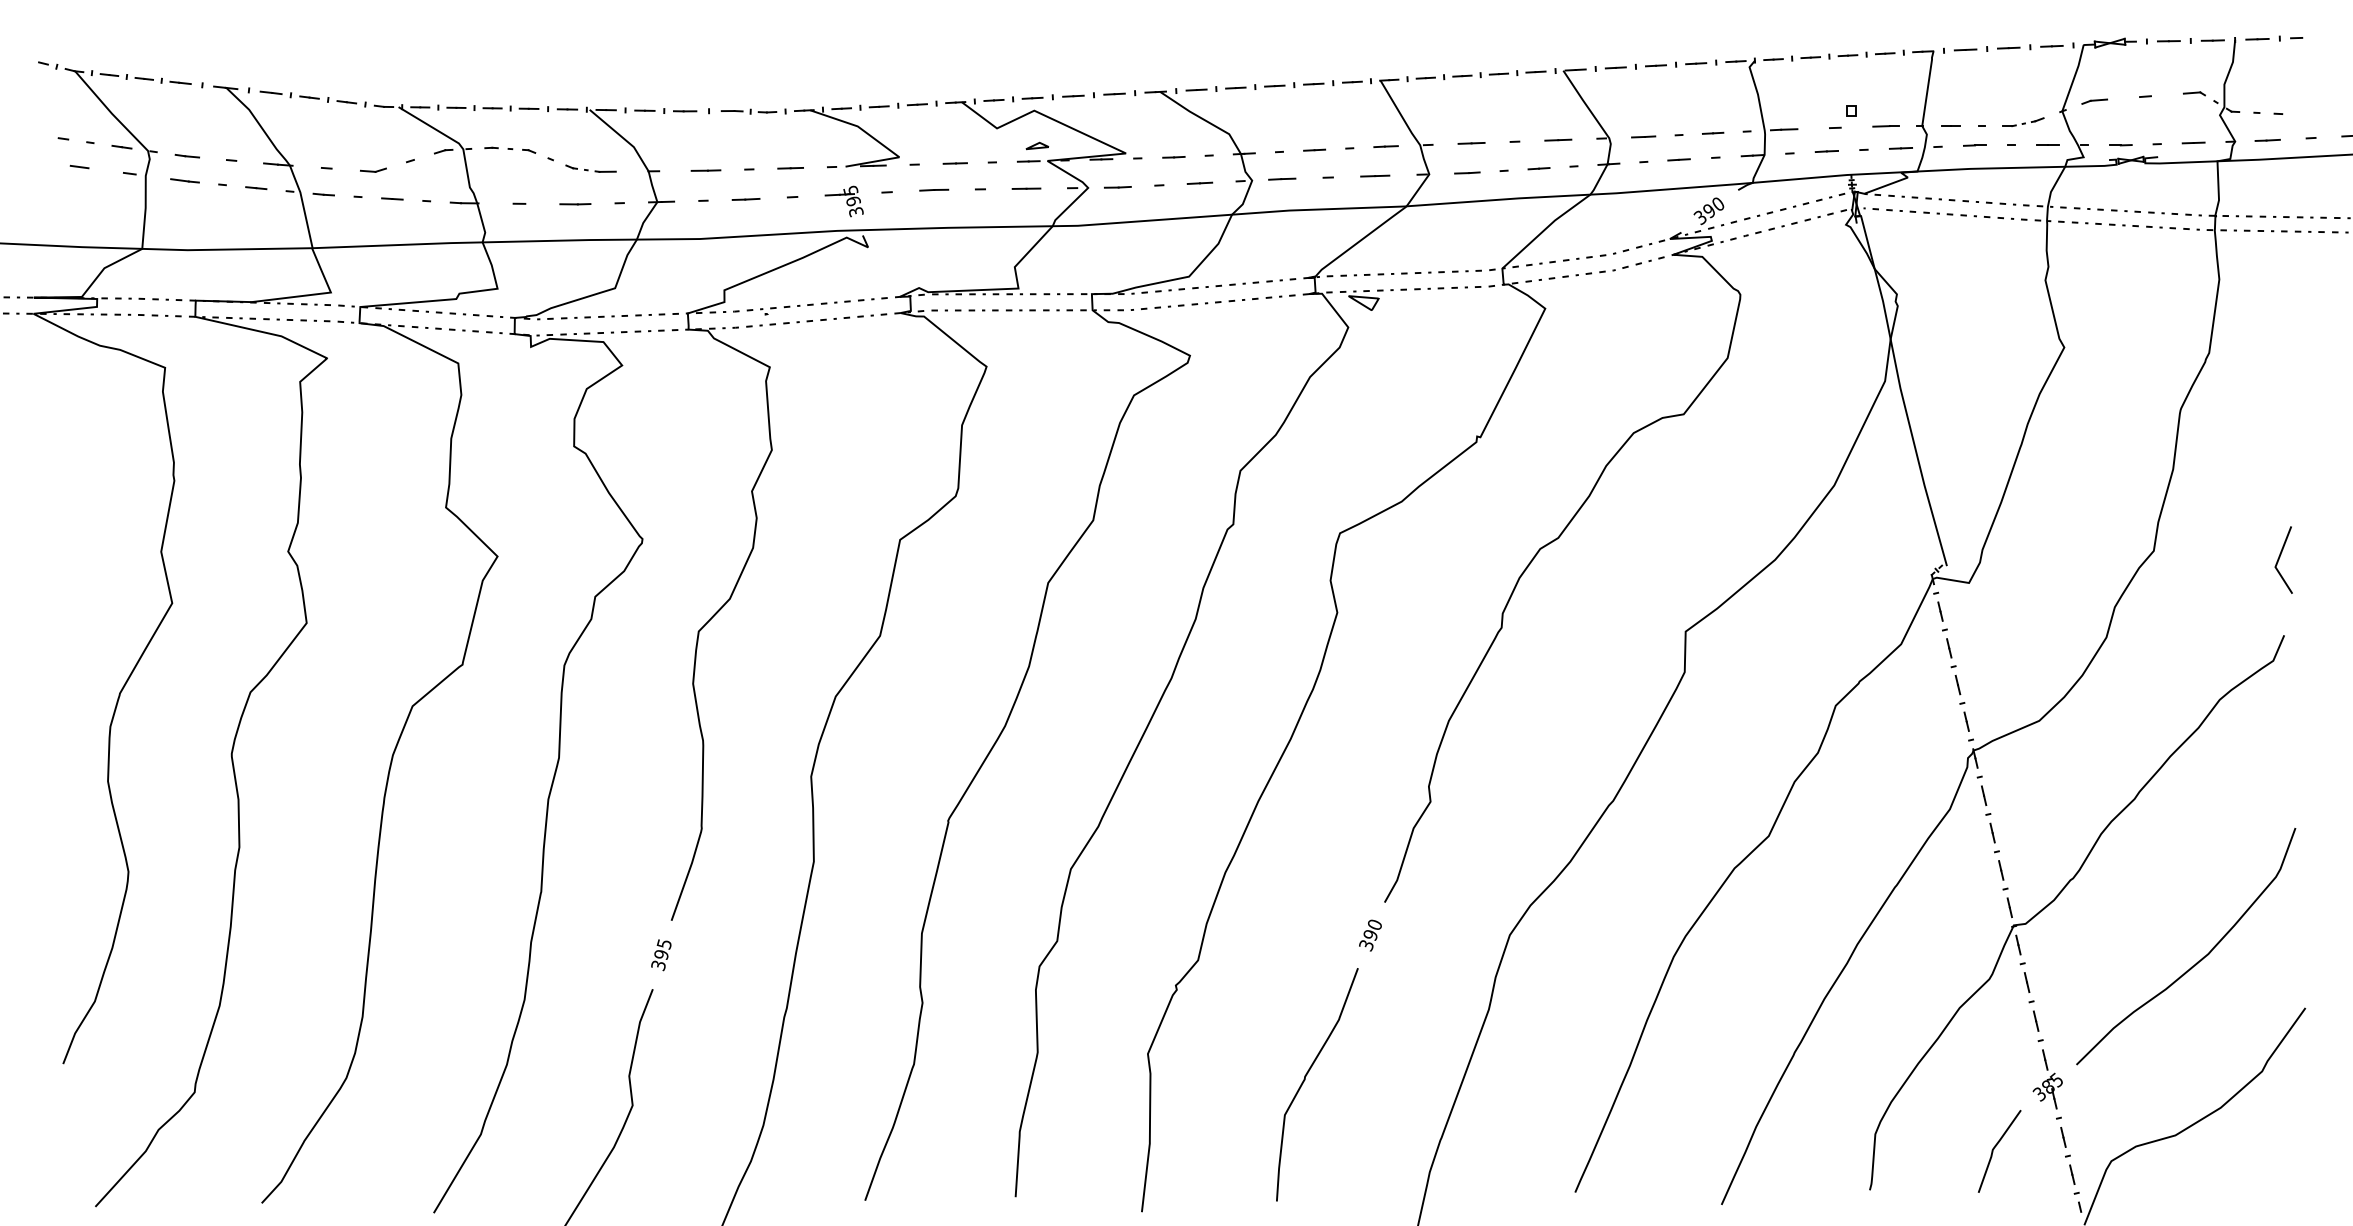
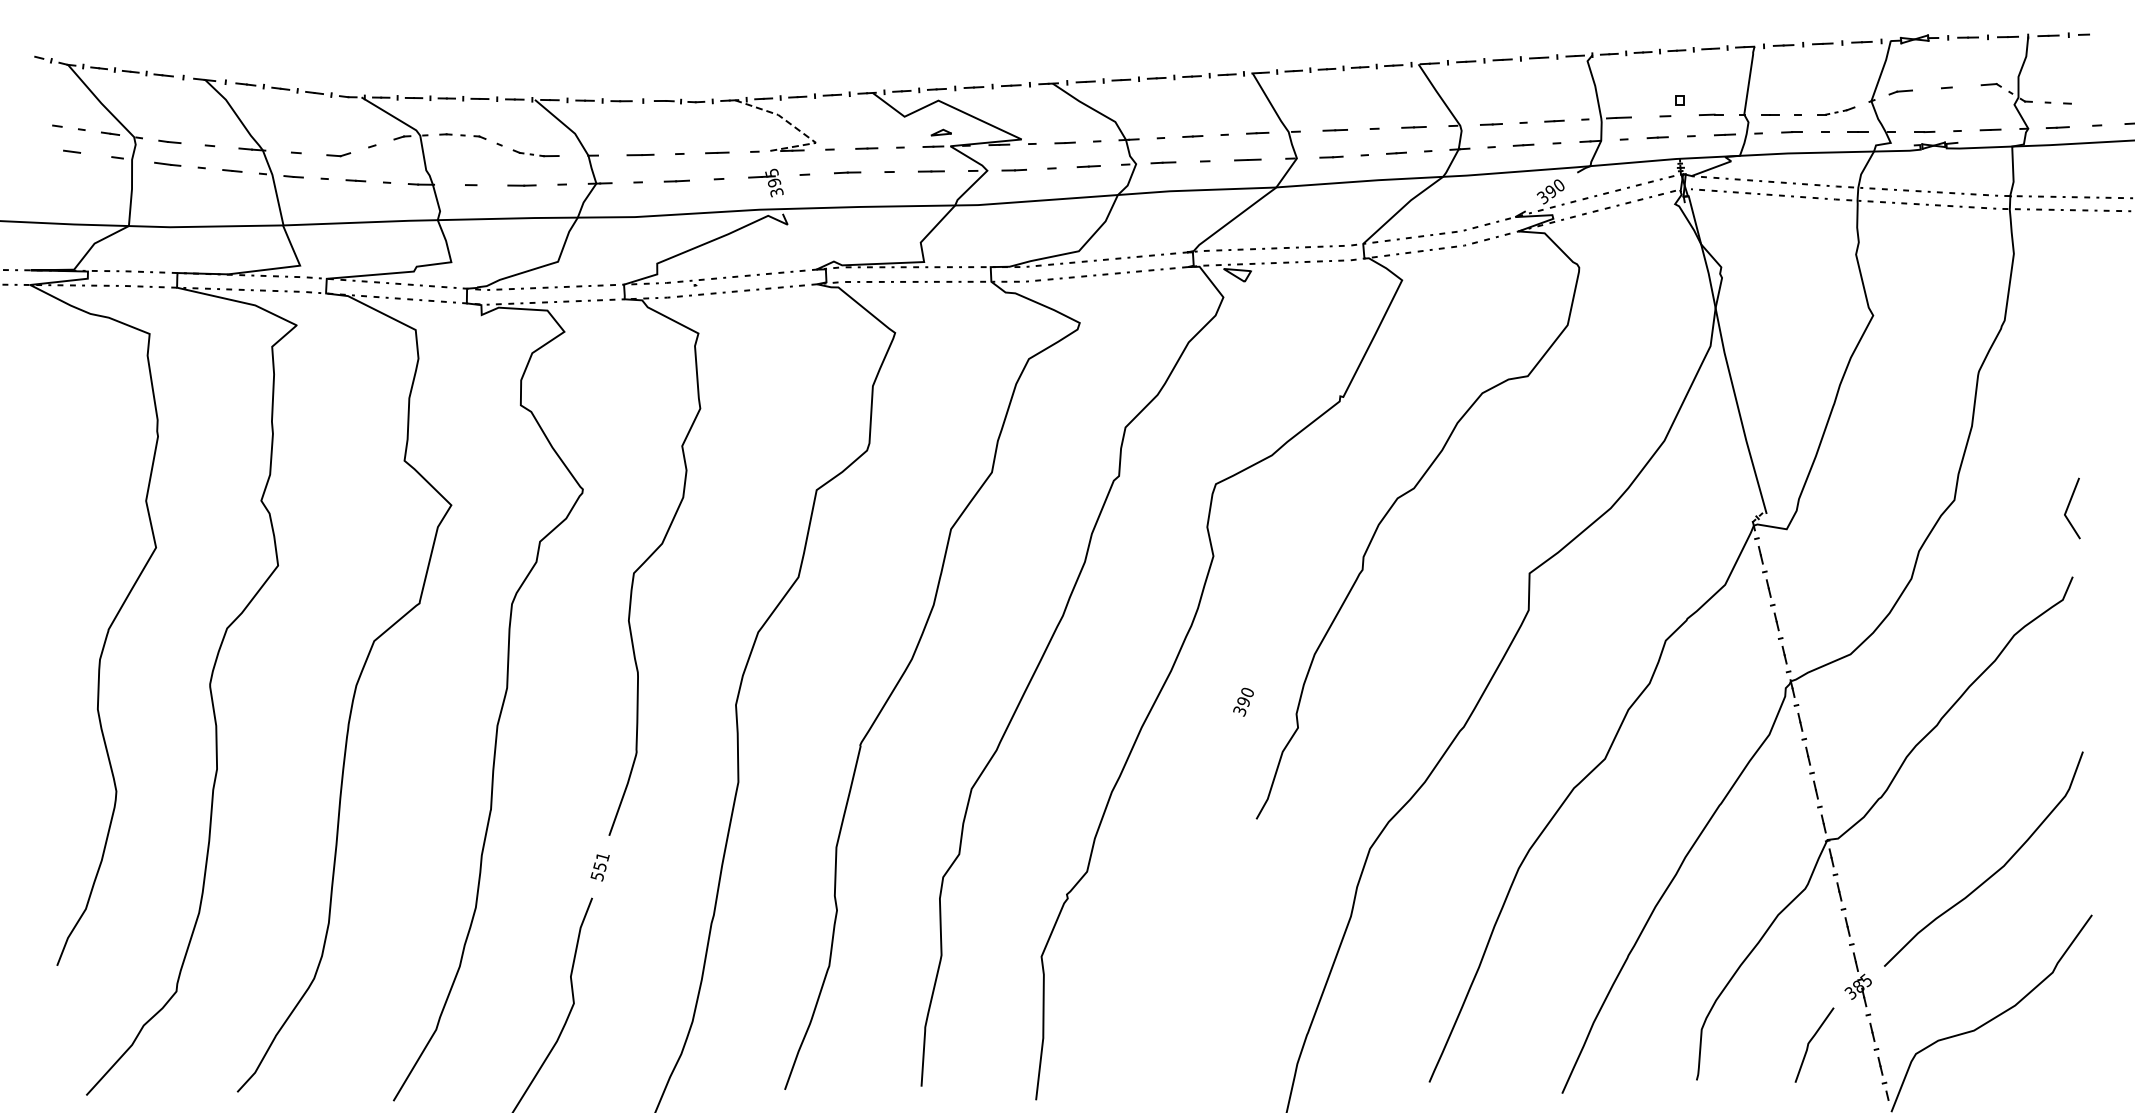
line: (880, 143) -> (798, 130), solid -> dashed
text: (1370, 934) -> (1243, 701), moved
text: (660, 953) -> (599, 865), 395 -> 551
curve: (1305, 1080) -> (1184, 980), removed

